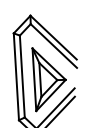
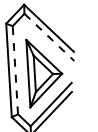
line: (53, 46) -> (48, 37), solid -> dashed
line: (22, 76) -> (15, 70), solid -> dashed

